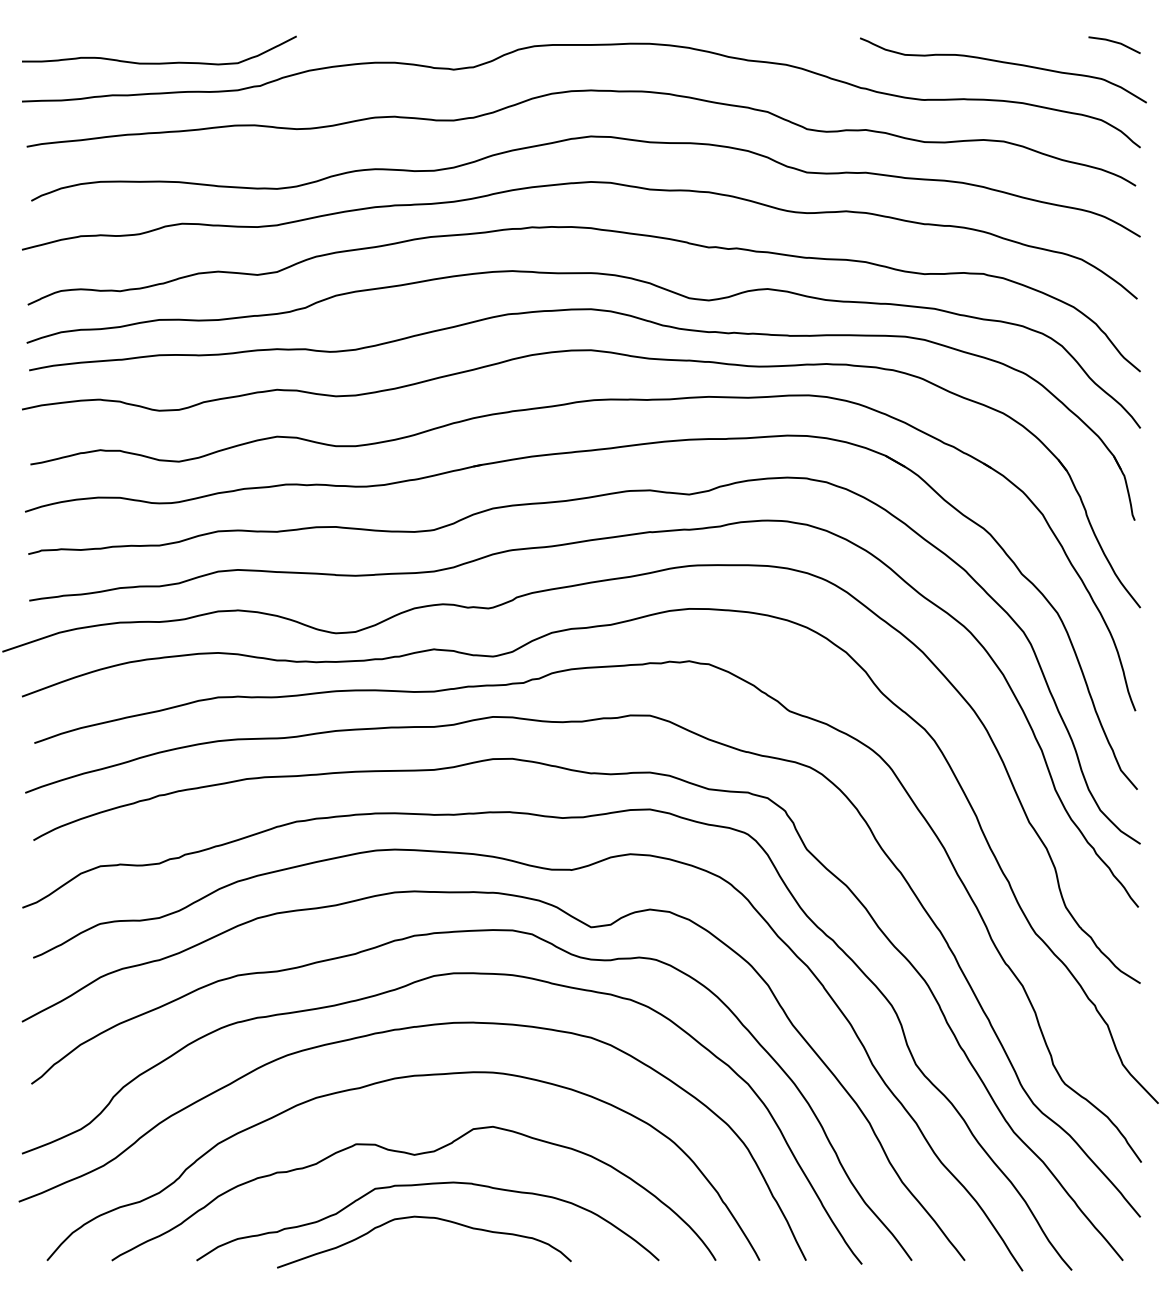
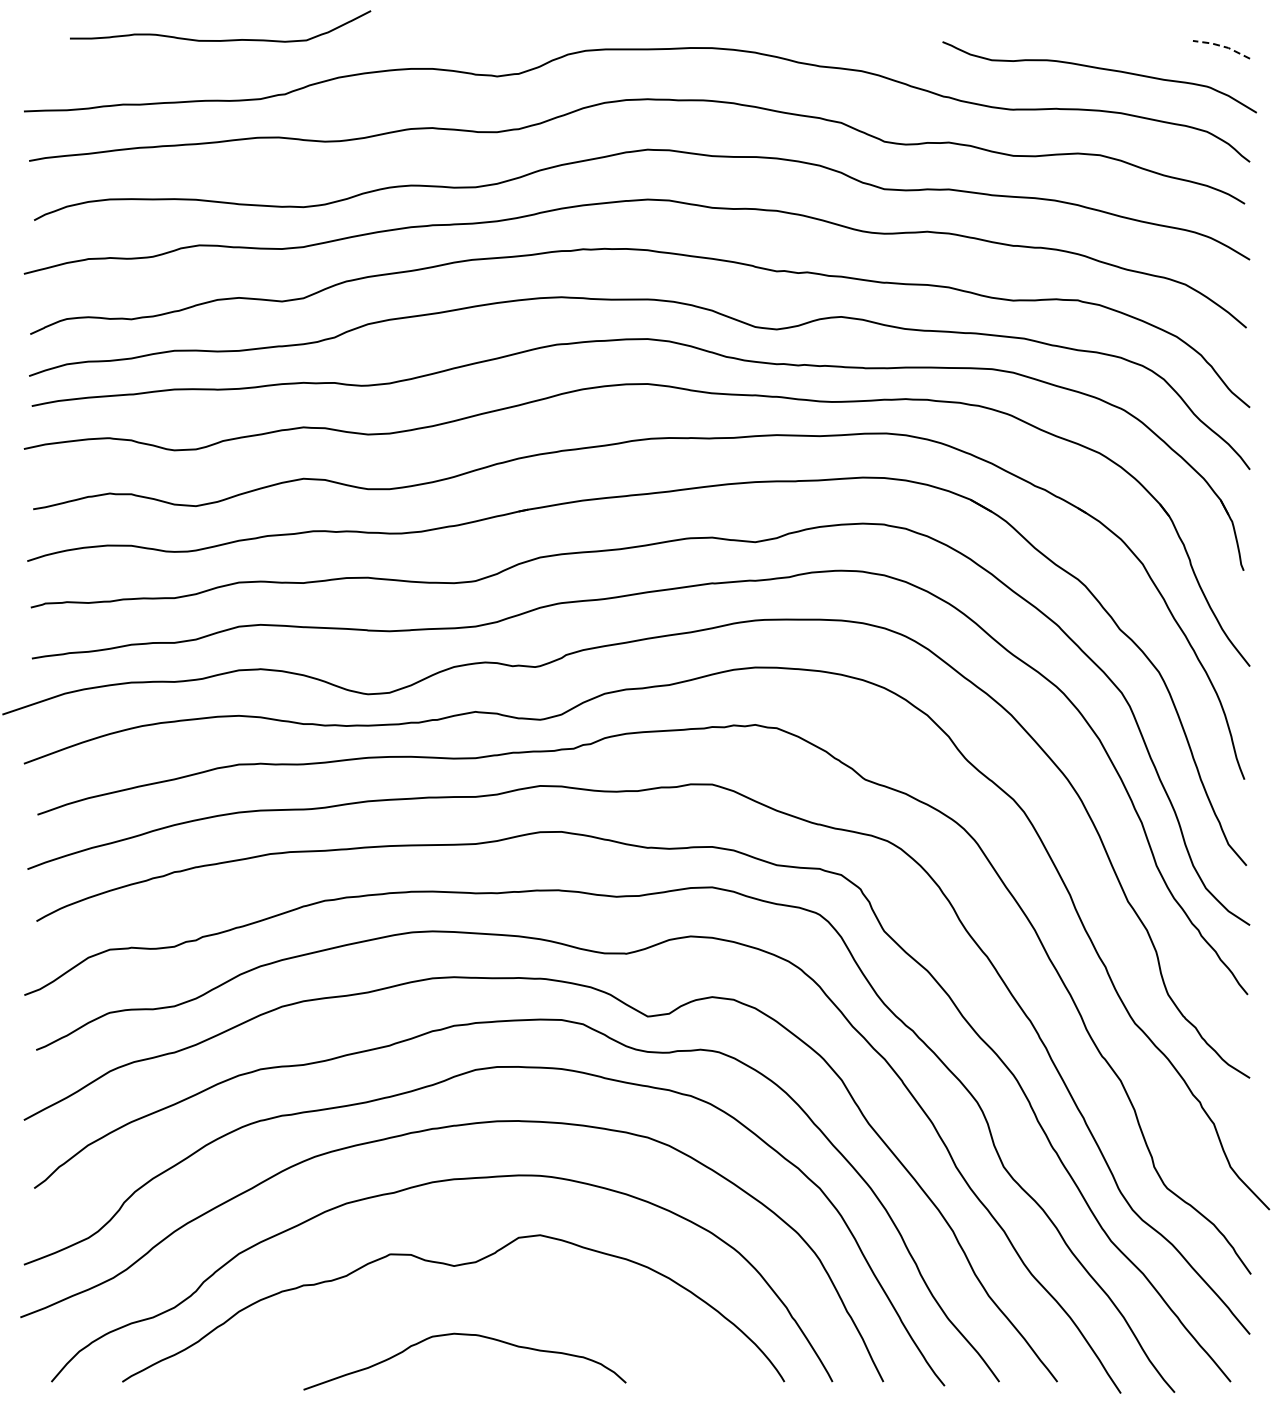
line: (1115, 42) -> (1222, 46), solid -> dashed
curve: (162, 62) -> (223, 39), moved
curve: (424, 1185) -> (465, 1299), removed

